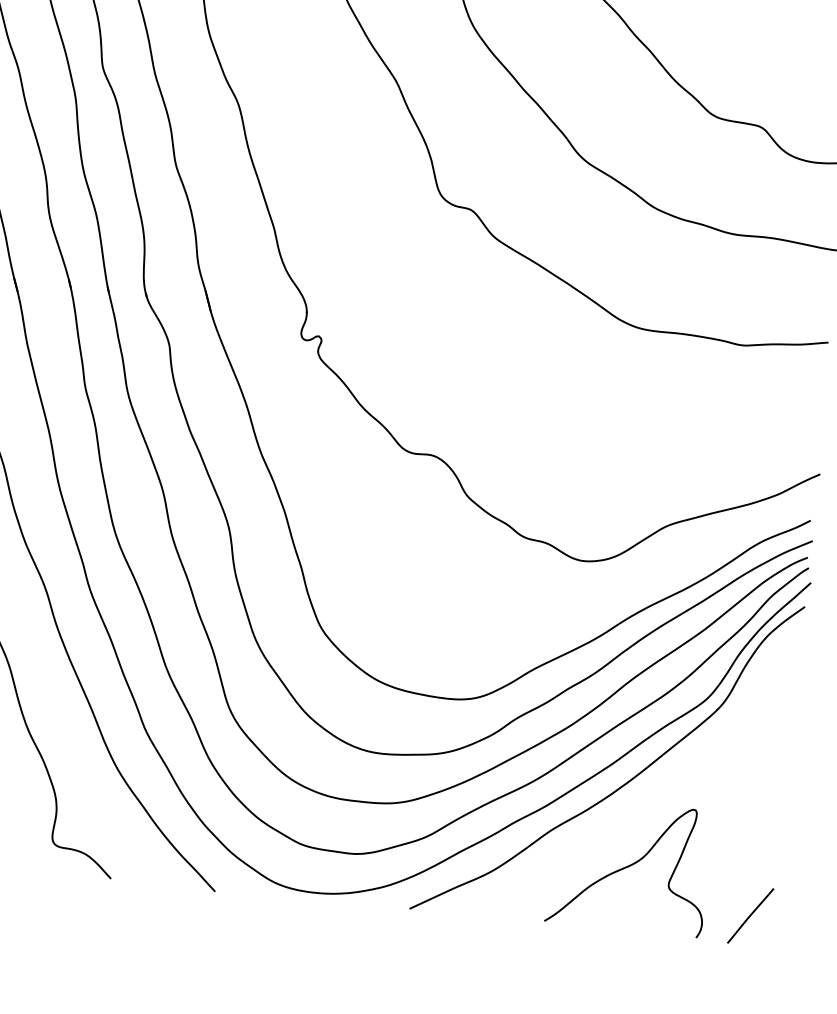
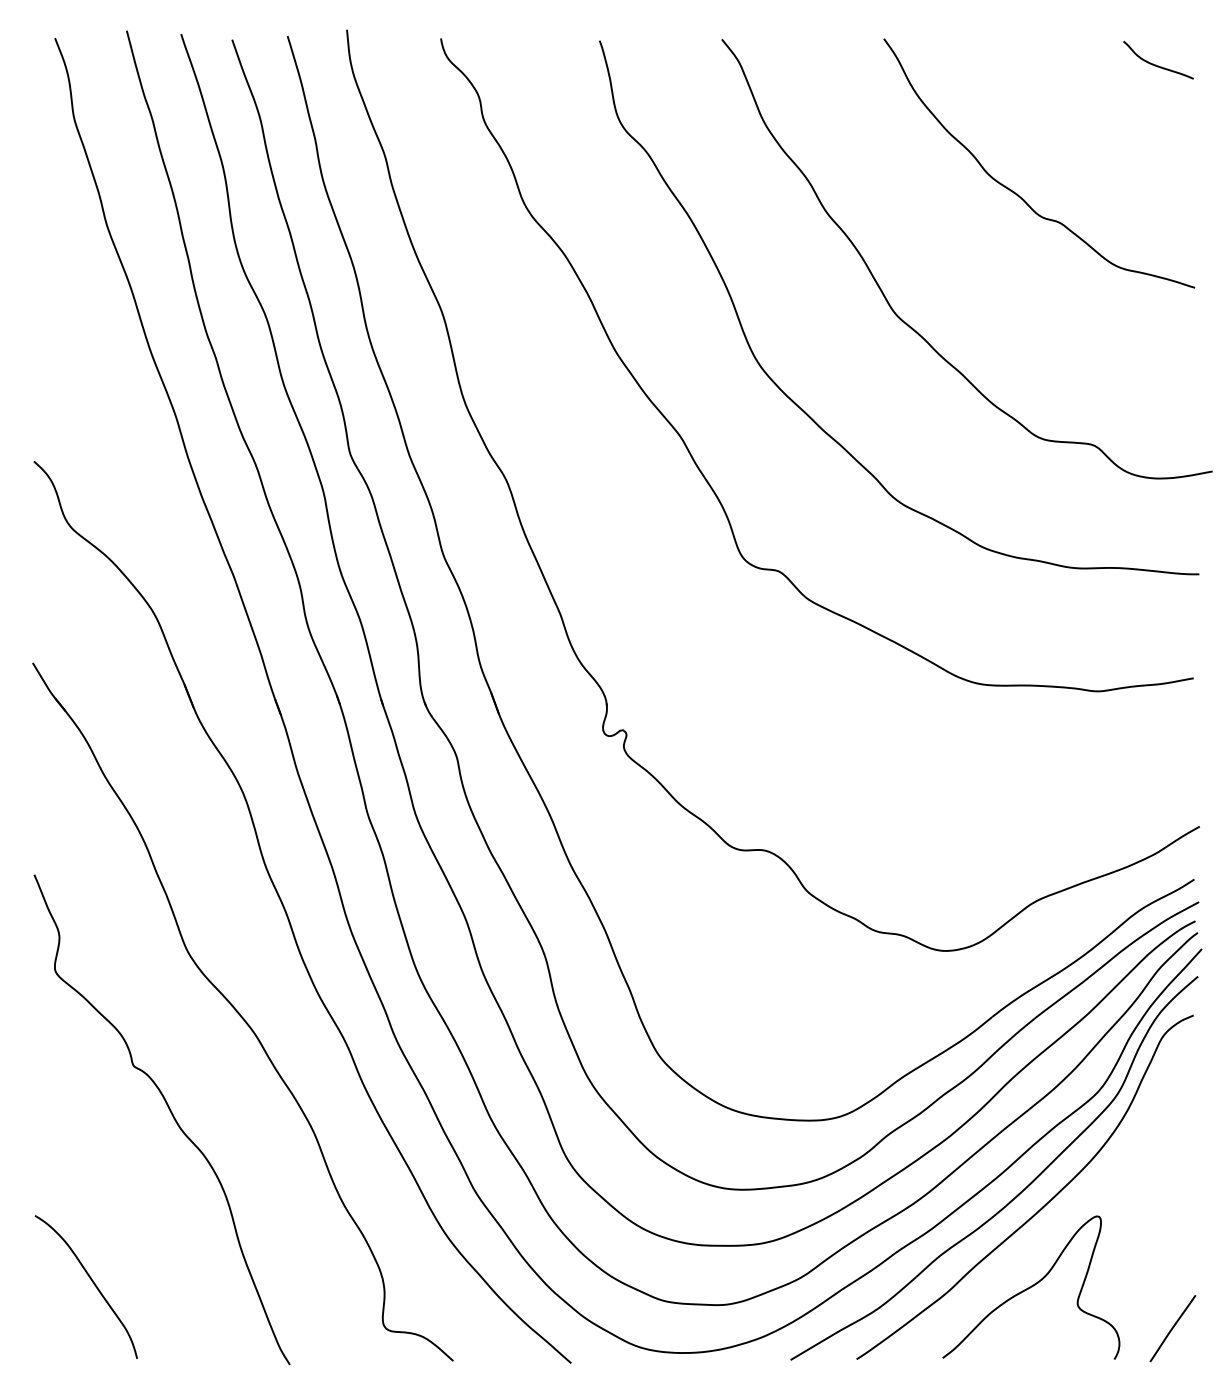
curve: (647, 795) -> (1043, 1205), added

